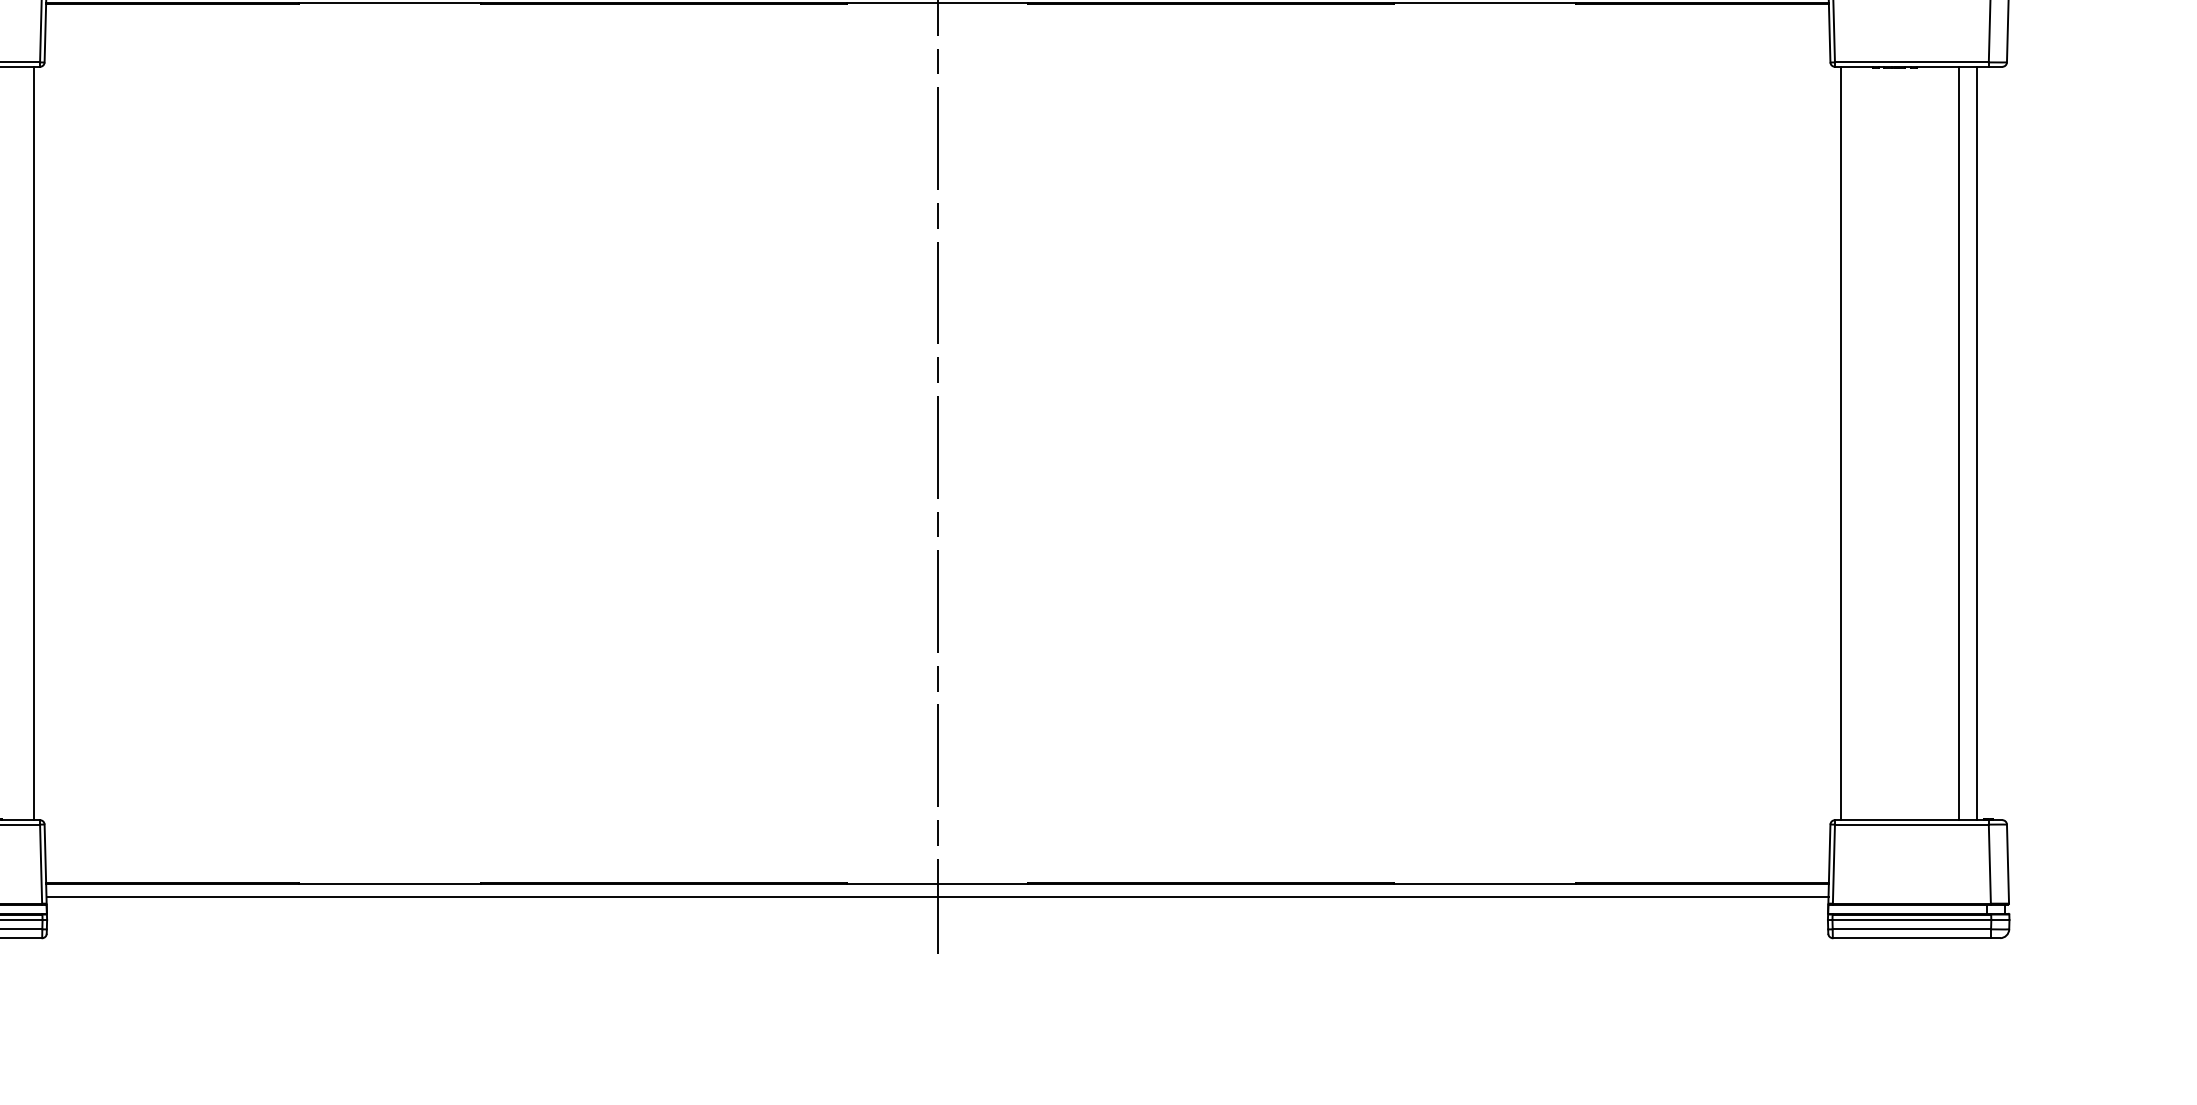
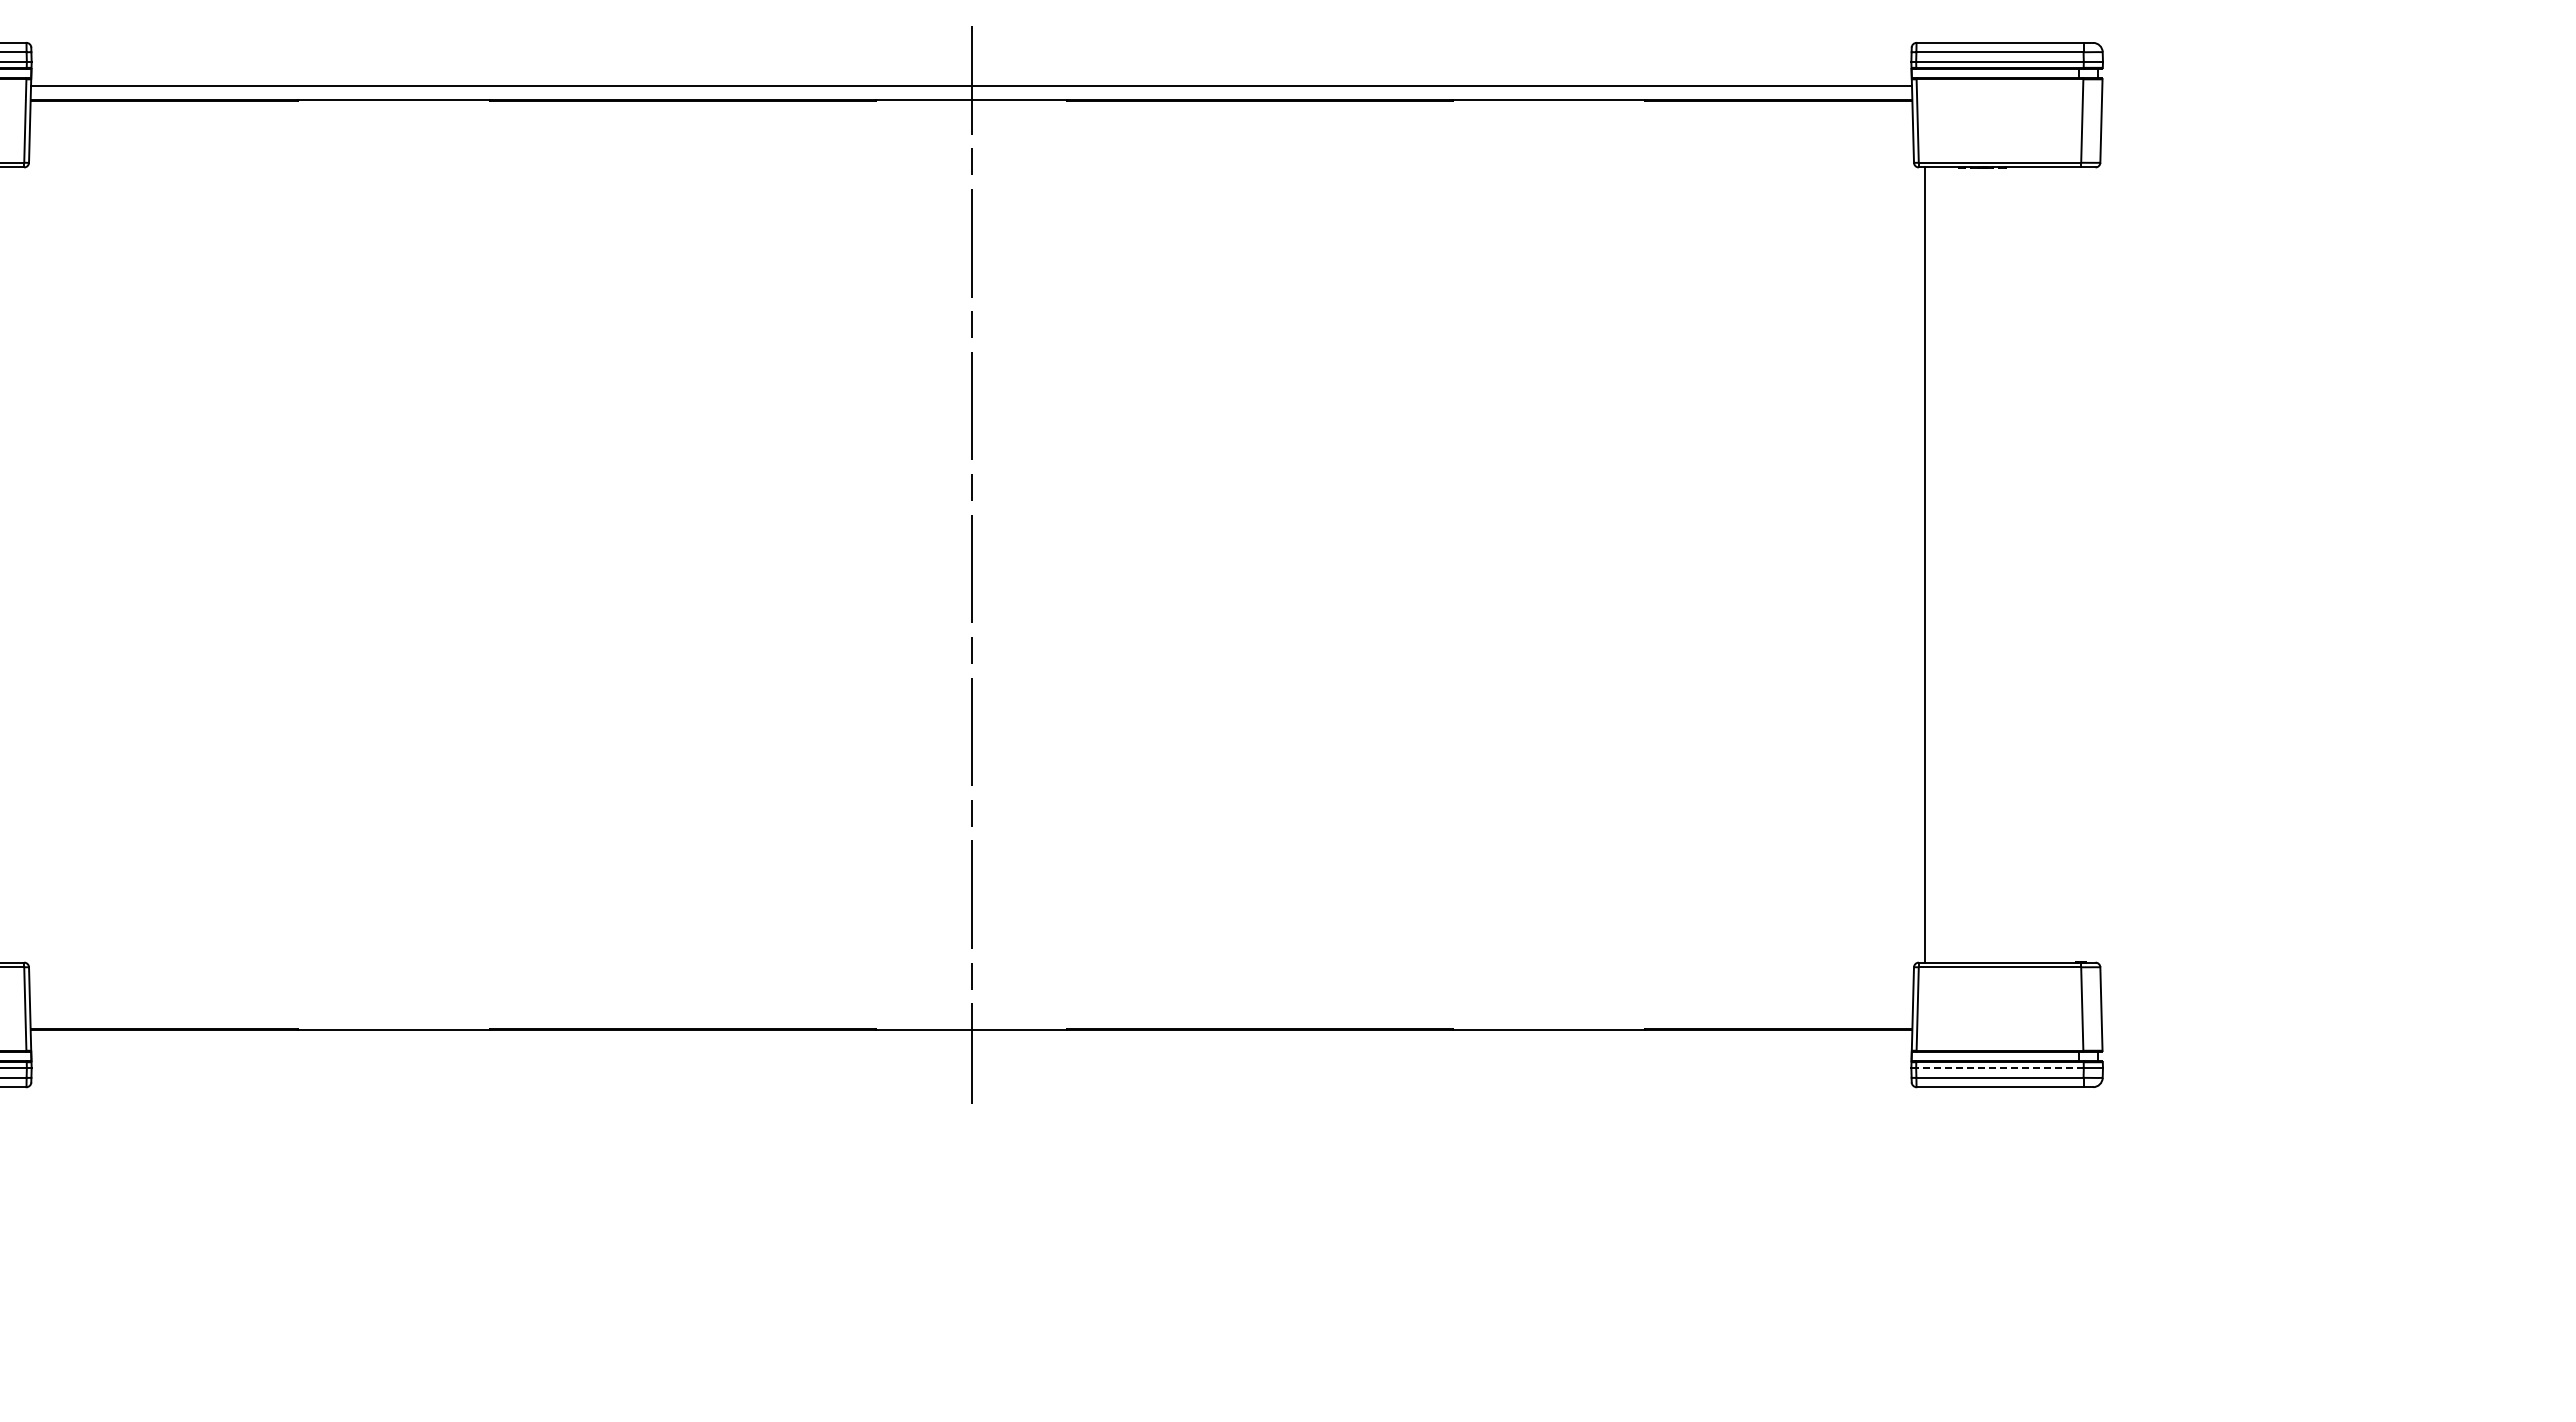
line: (34, 442) -> (18, 564), removed
line: (1958, 442) -> (2049, 564), removed
line: (1976, 442) -> (2068, 564), removed
line: (937, 897) -> (971, 1044), removed
line: (1911, 920) -> (1999, 1068), solid -> dashed

